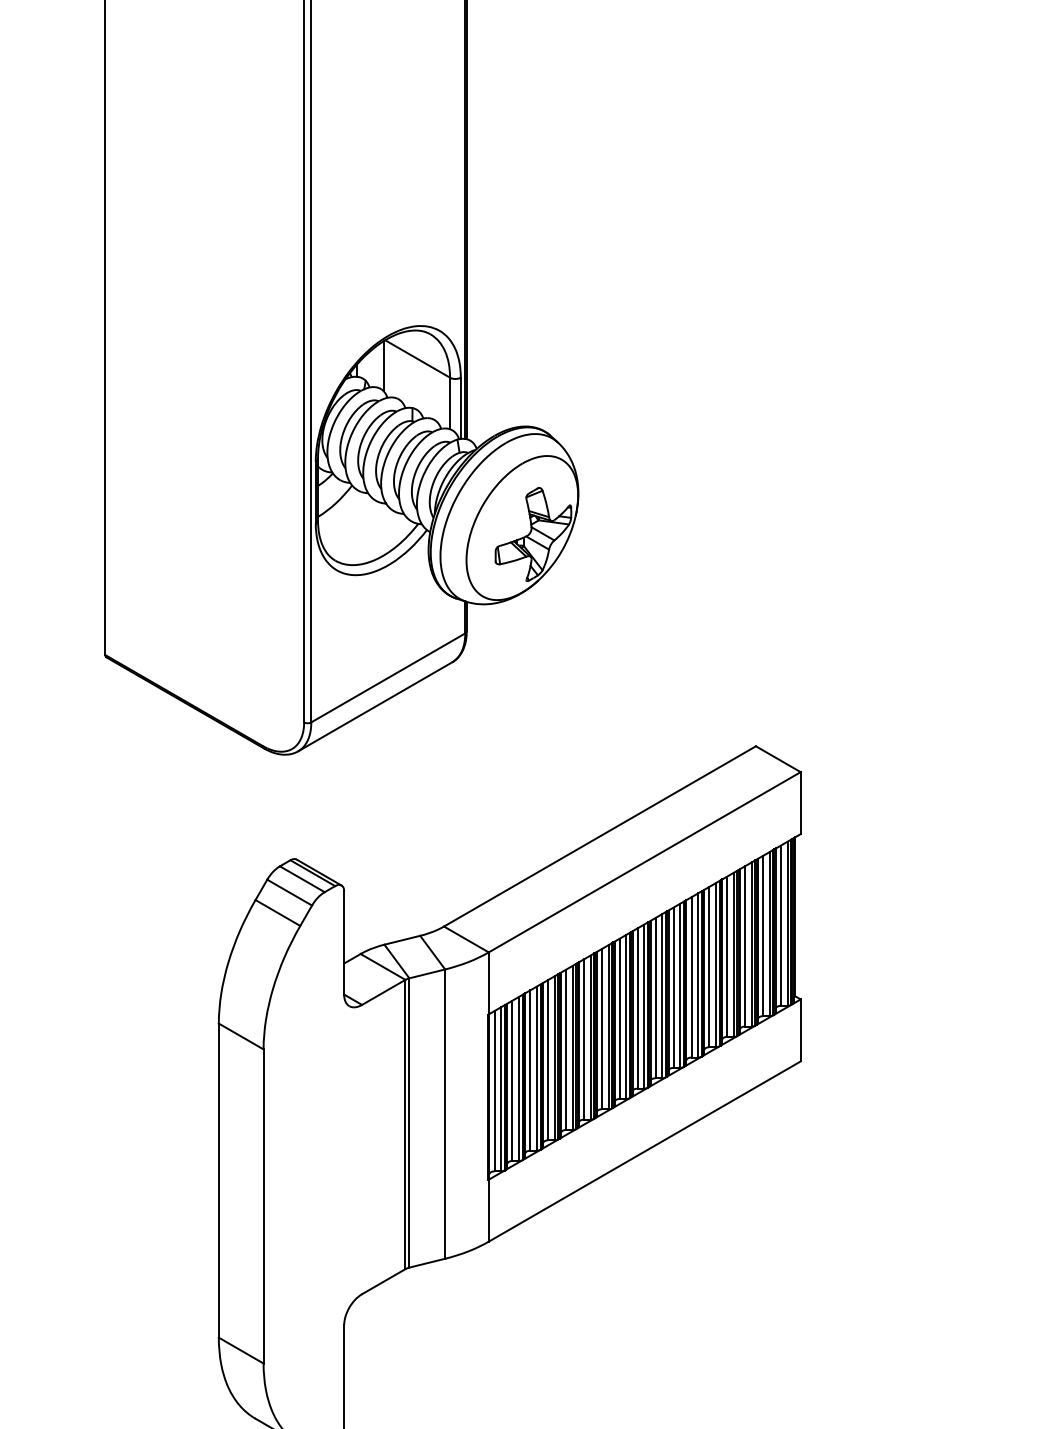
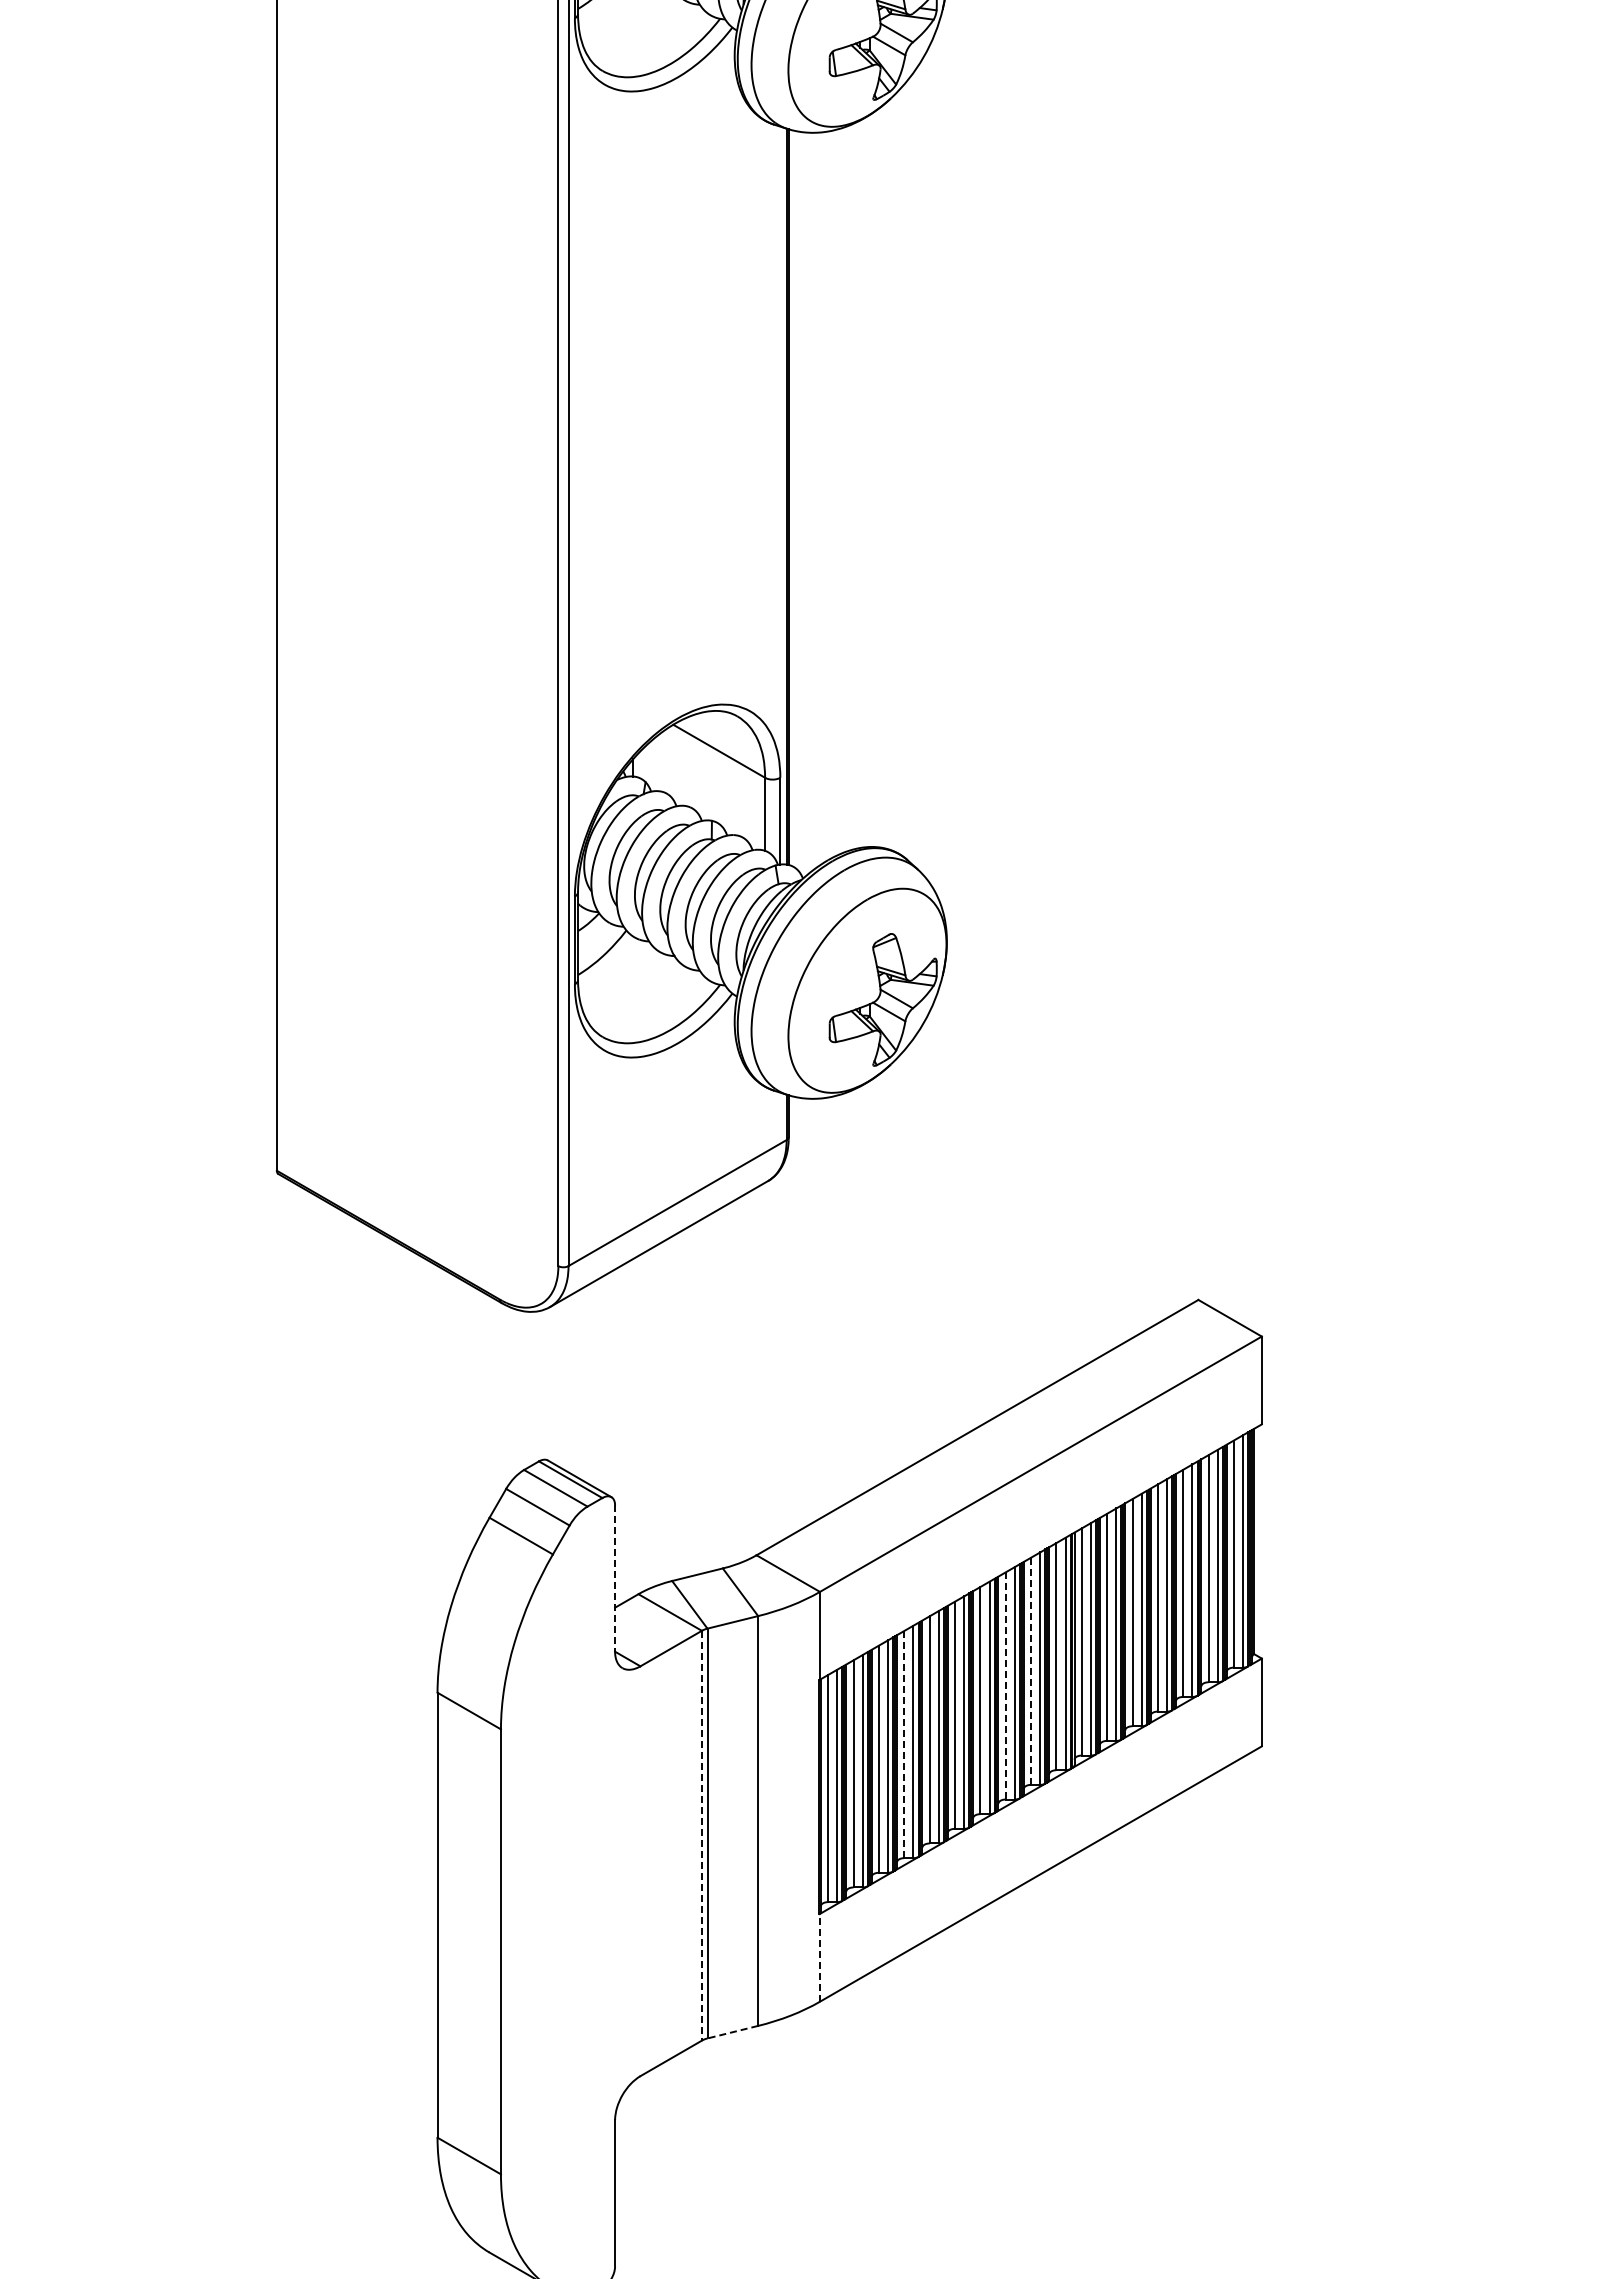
line: (383, 366) -> (671, 761), removed
line: (344, 943) -> (615, 1579), solid -> dashed
line: (638, 1008) -> (1031, 1671), solid -> dashed
line: (619, 1018) -> (1005, 1685), solid -> dashed
line: (548, 1060) -> (904, 1744), solid -> dashed
line: (405, 1124) -> (701, 1835), solid -> dashed
line: (488, 1210) -> (819, 1957), solid -> dashed
line: (427, 1263) -> (732, 2032), solid -> dashed

